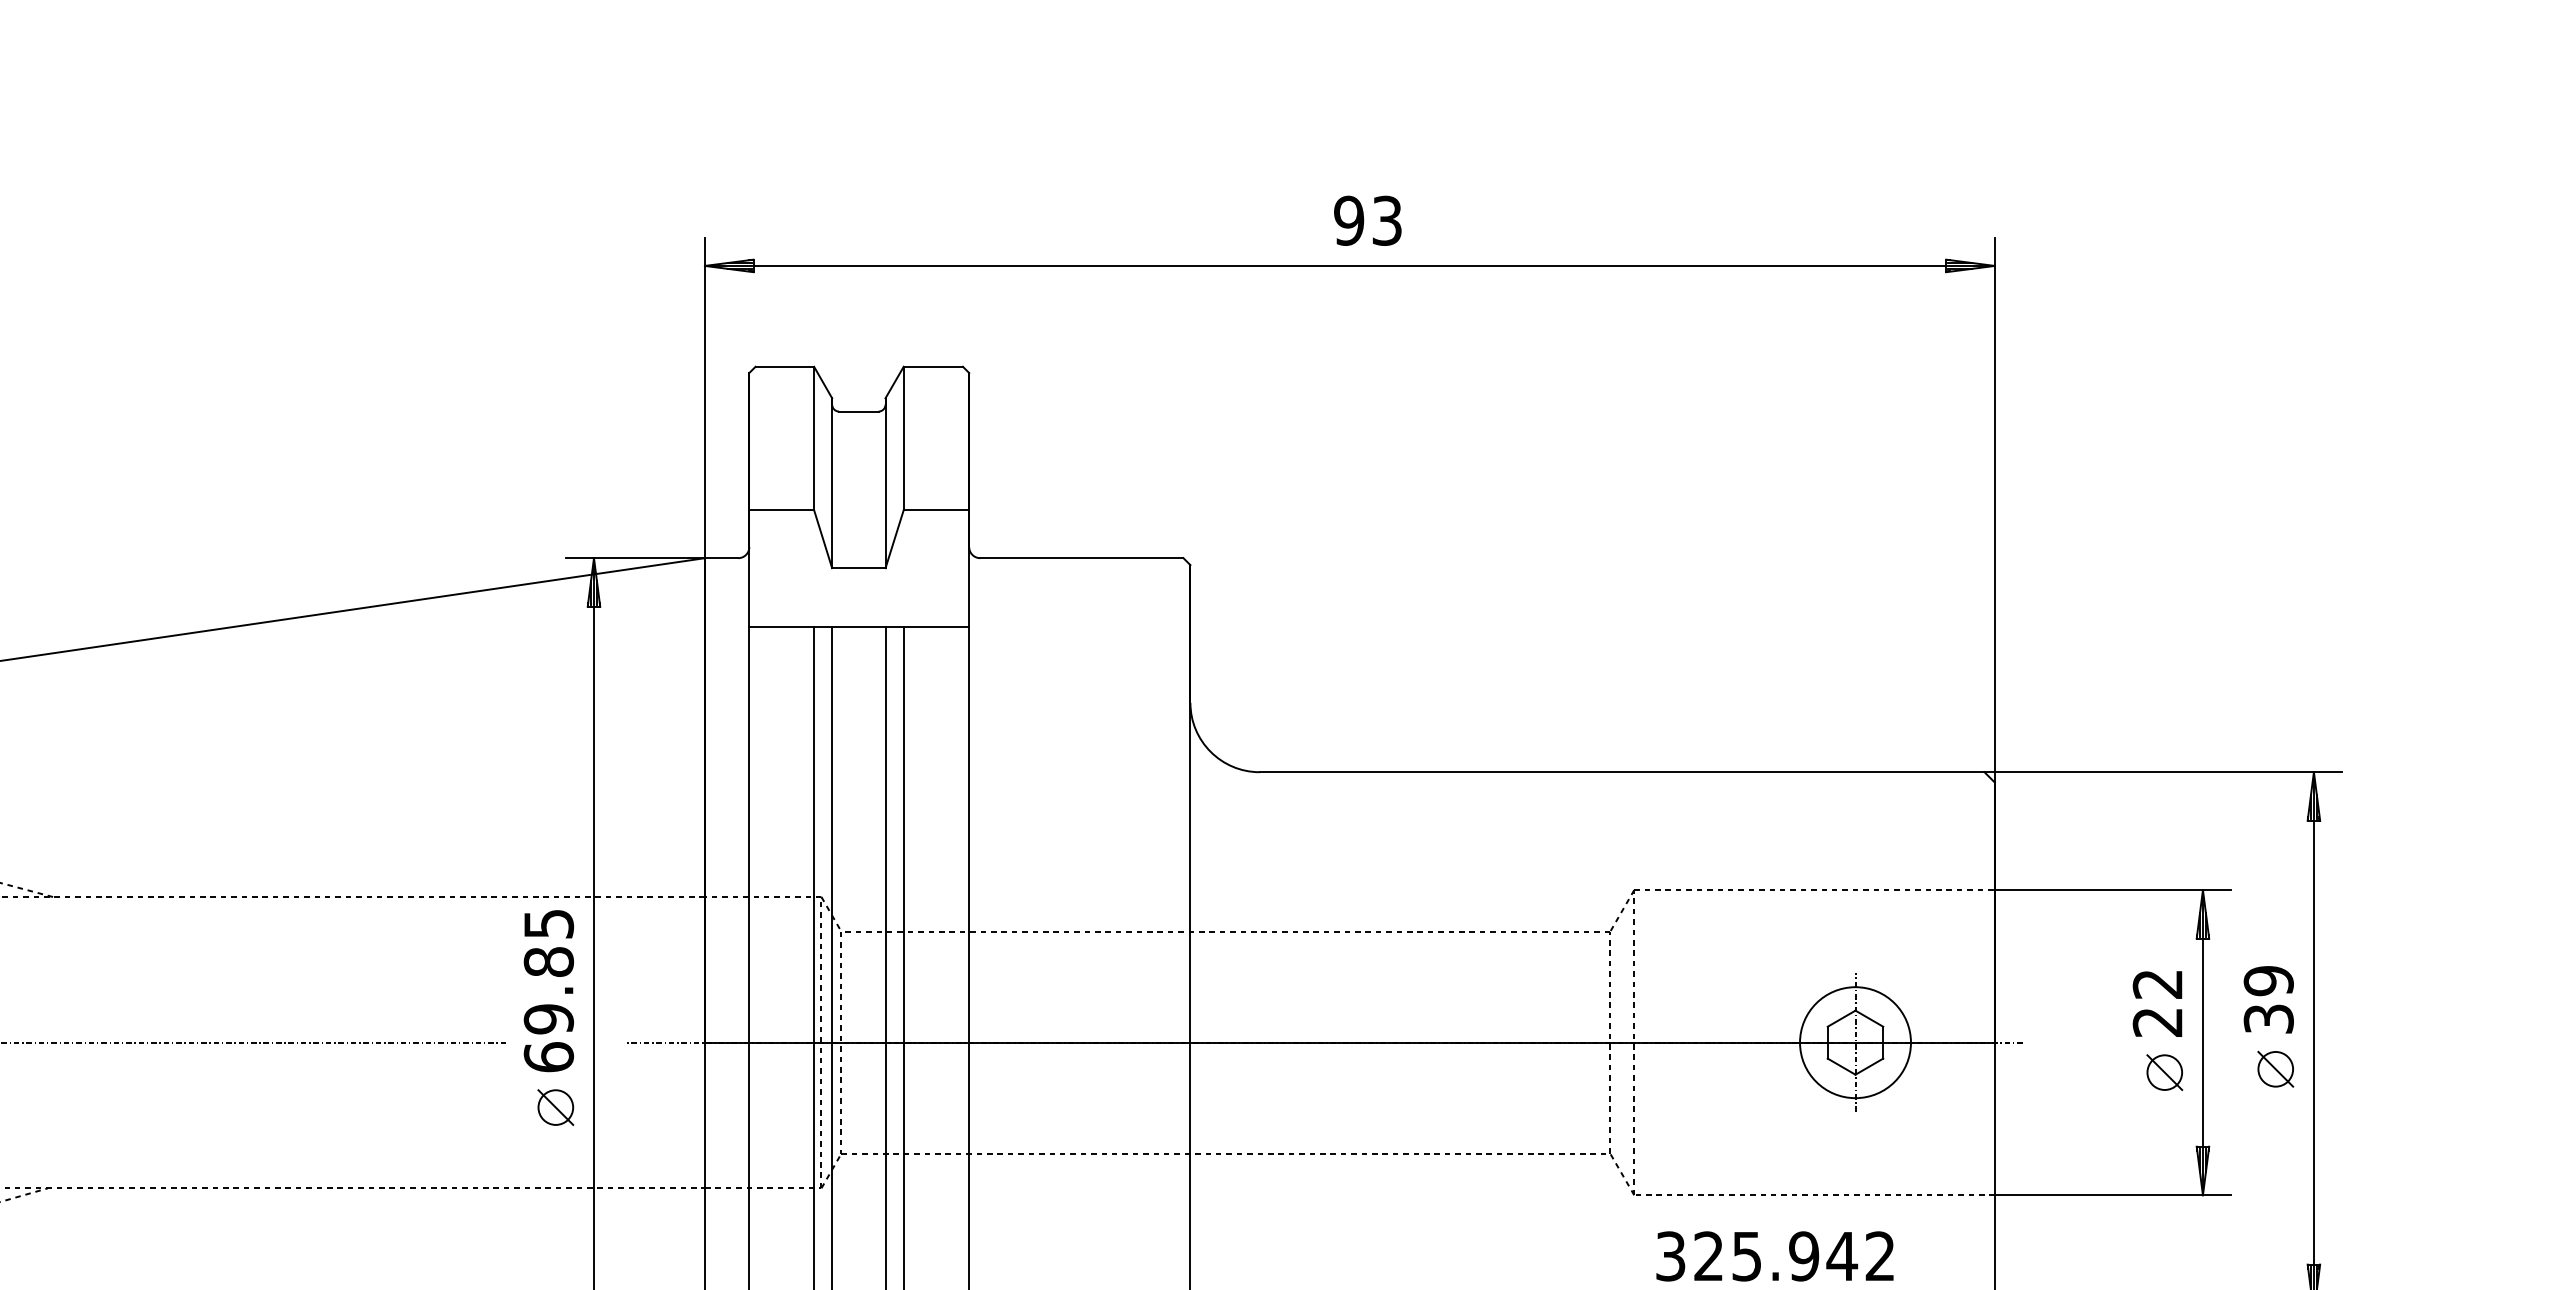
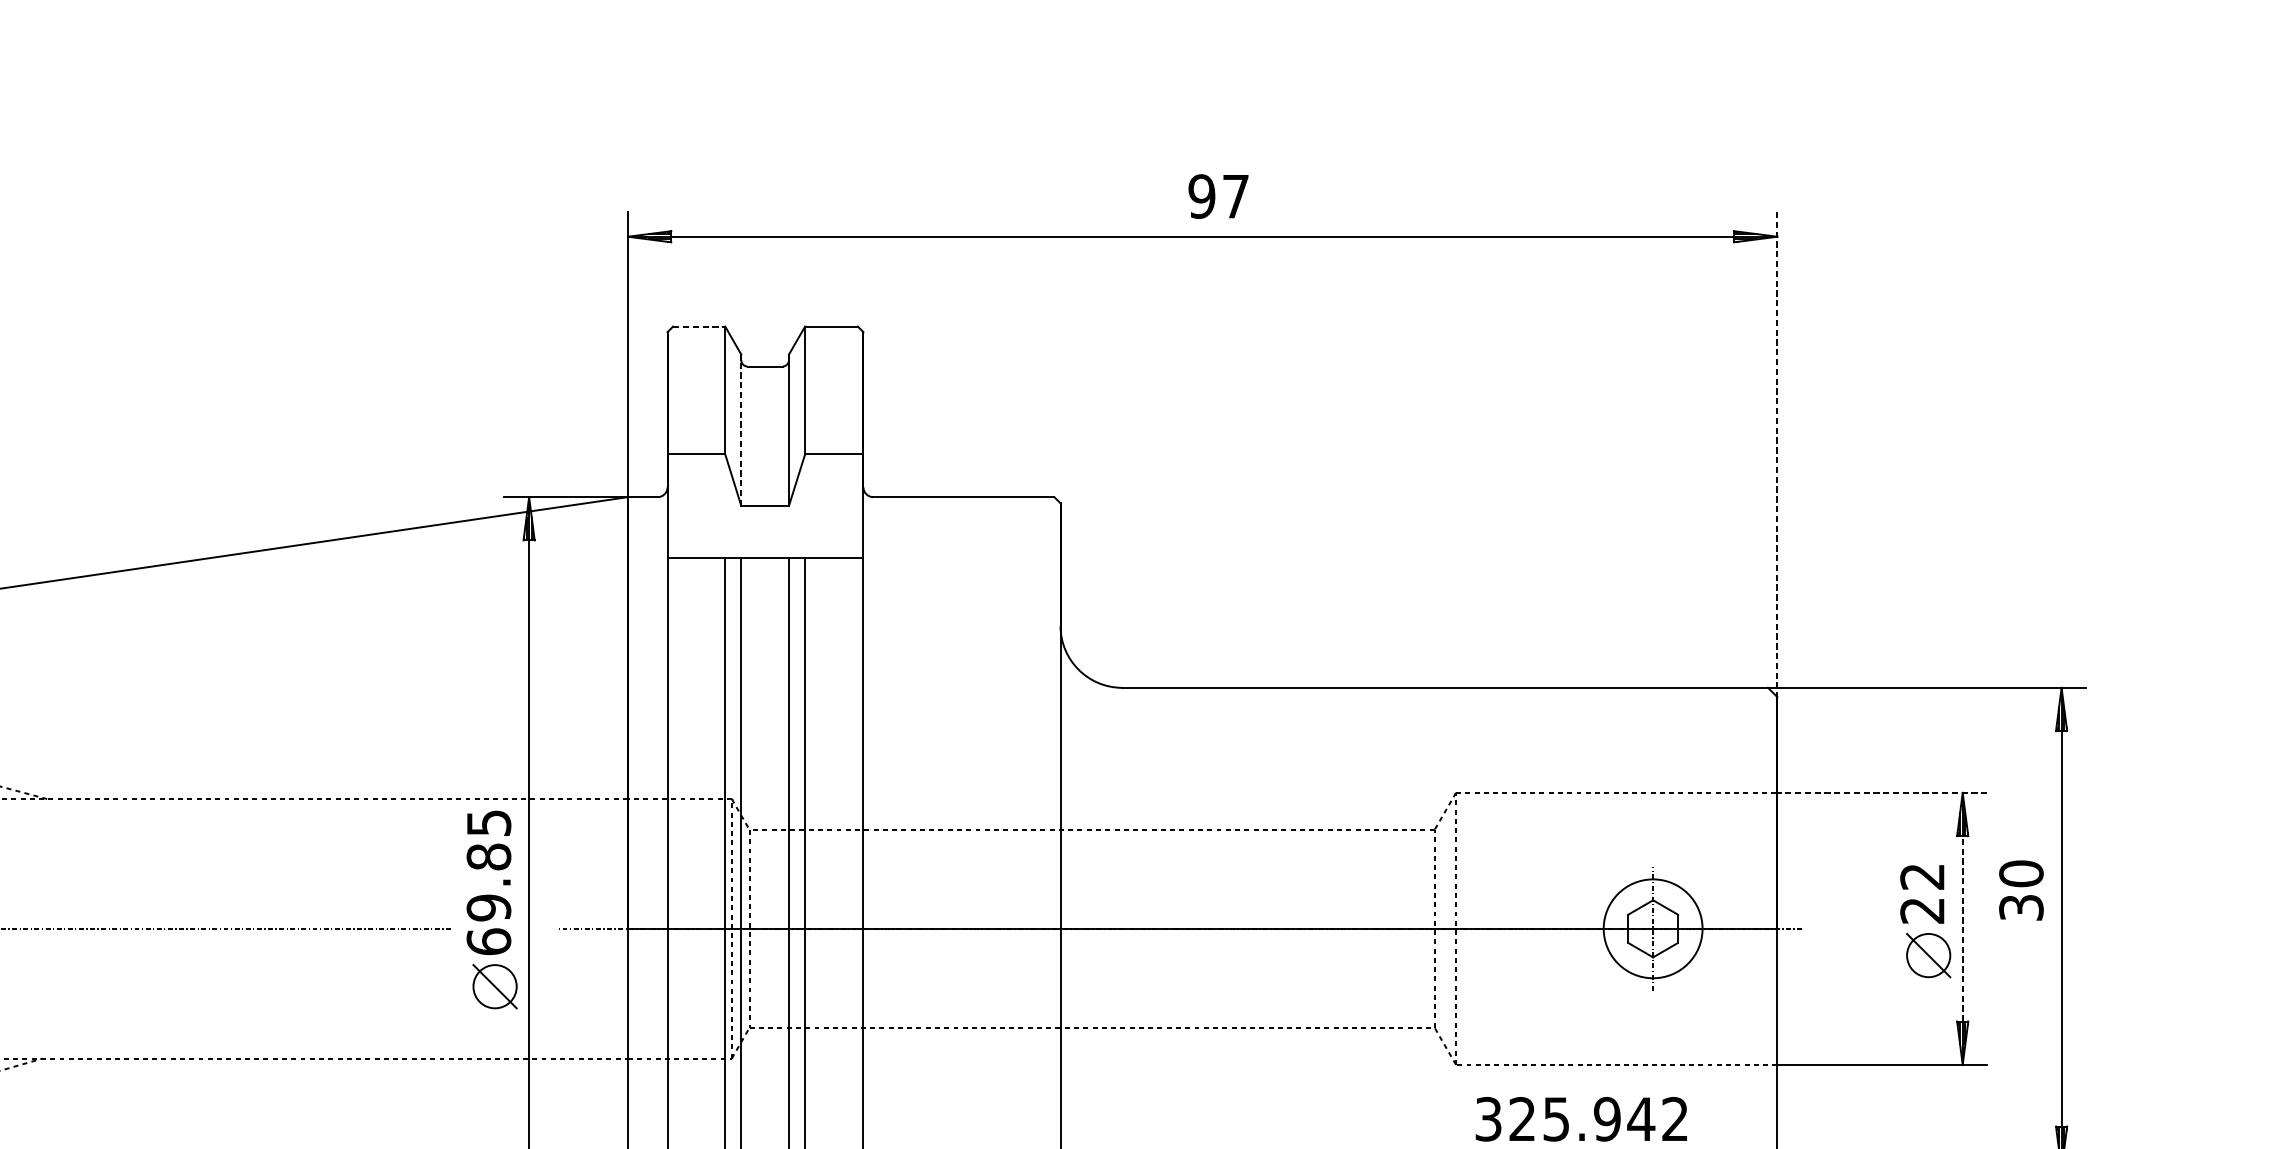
text: (1386, 220) -> (1235, 196), 93 -> 97
line: (785, 366) -> (699, 326), solid -> dashed
line: (832, 483) -> (741, 430), solid -> dashed
line: (1994, 510) -> (1776, 454), solid -> dashed
line: (2112, 890) -> (1882, 793), solid -> dashed
text: (2268, 980) -> (2021, 873), 39 -> 30
line: (2202, 1042) -> (1962, 928), solid -> dashed
part: (2275, 1068) -> (2027, 951), removed
part: (2164, 1072) -> (1928, 955), size x1.4
part: (555, 1107) -> (494, 986), size x1.4

